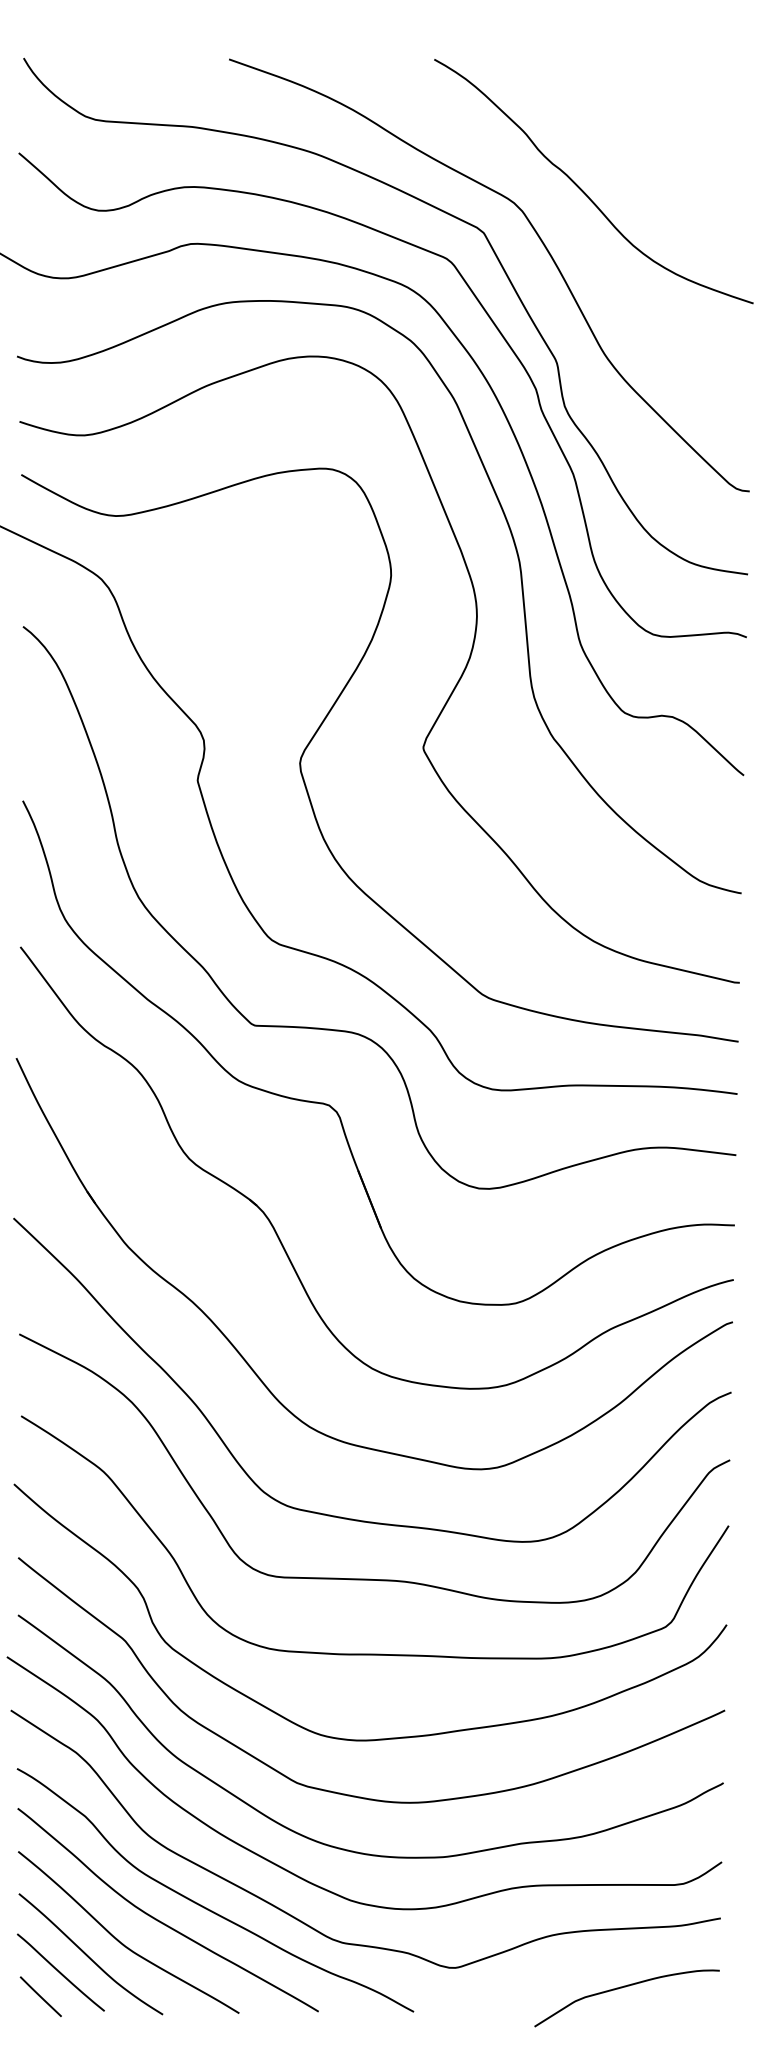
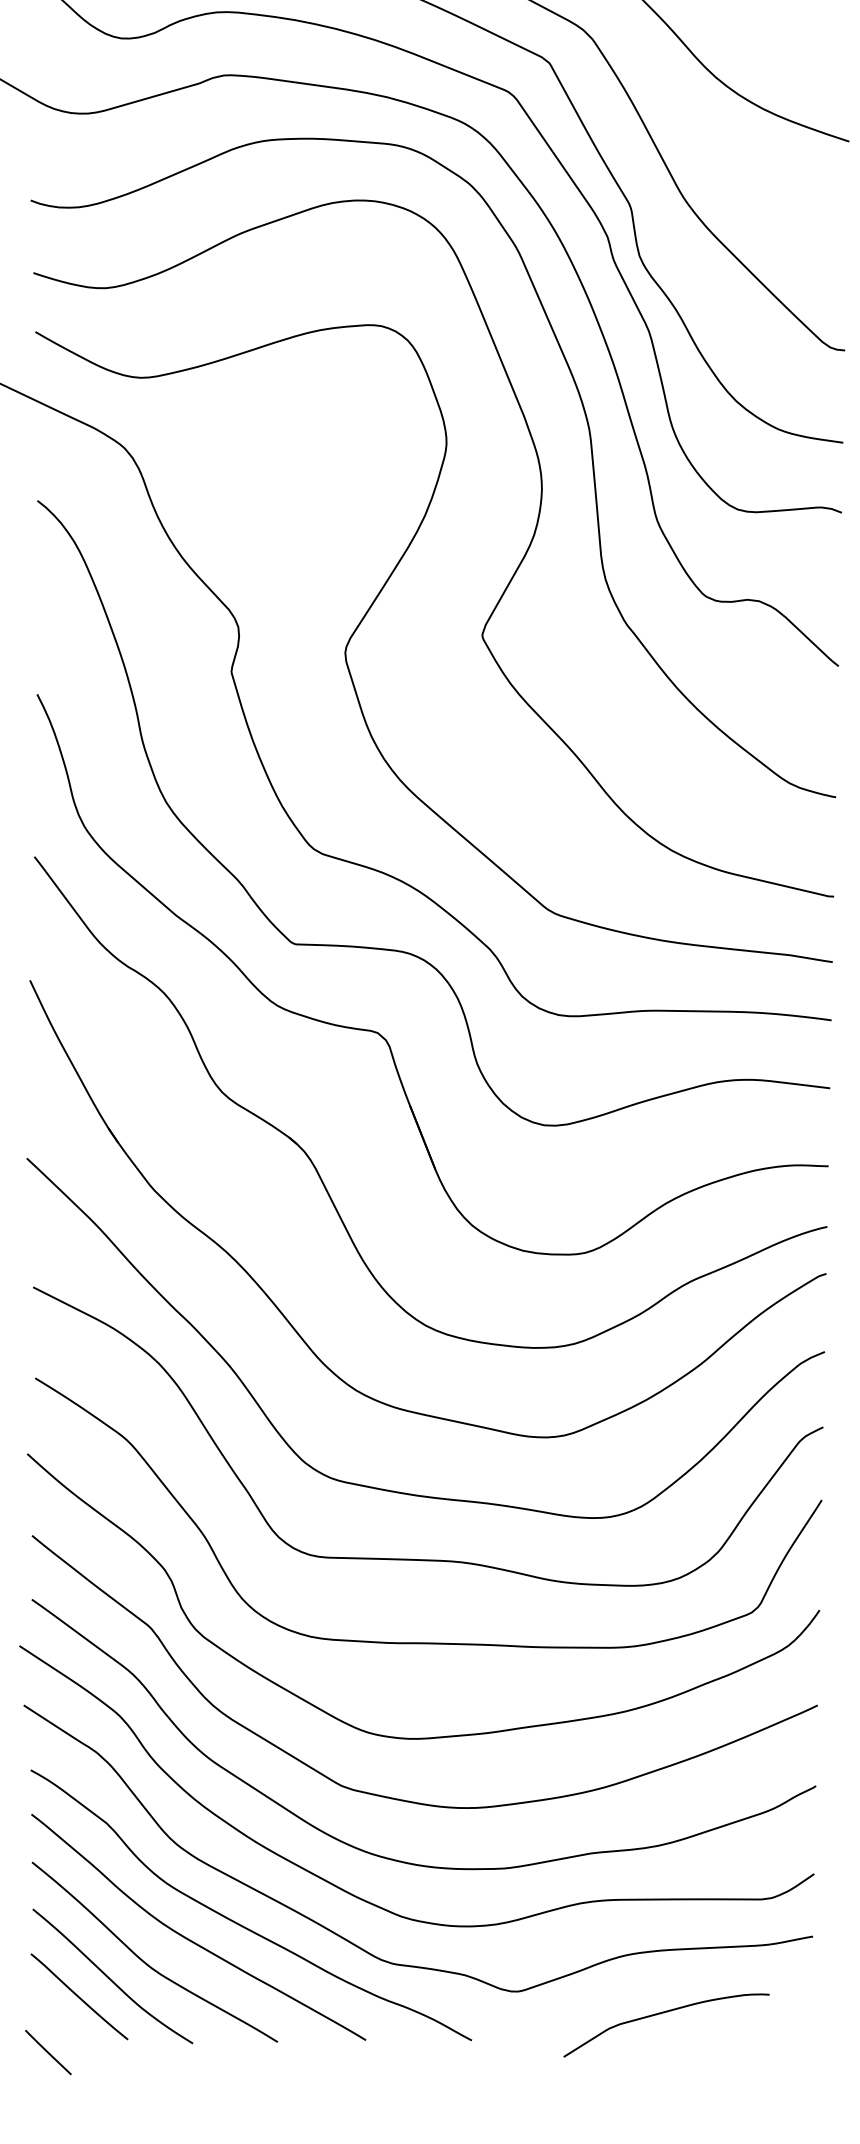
curve: (622, 1988) -> (661, 2014), moved
line: (40, 1996) -> (47, 2052), moved

